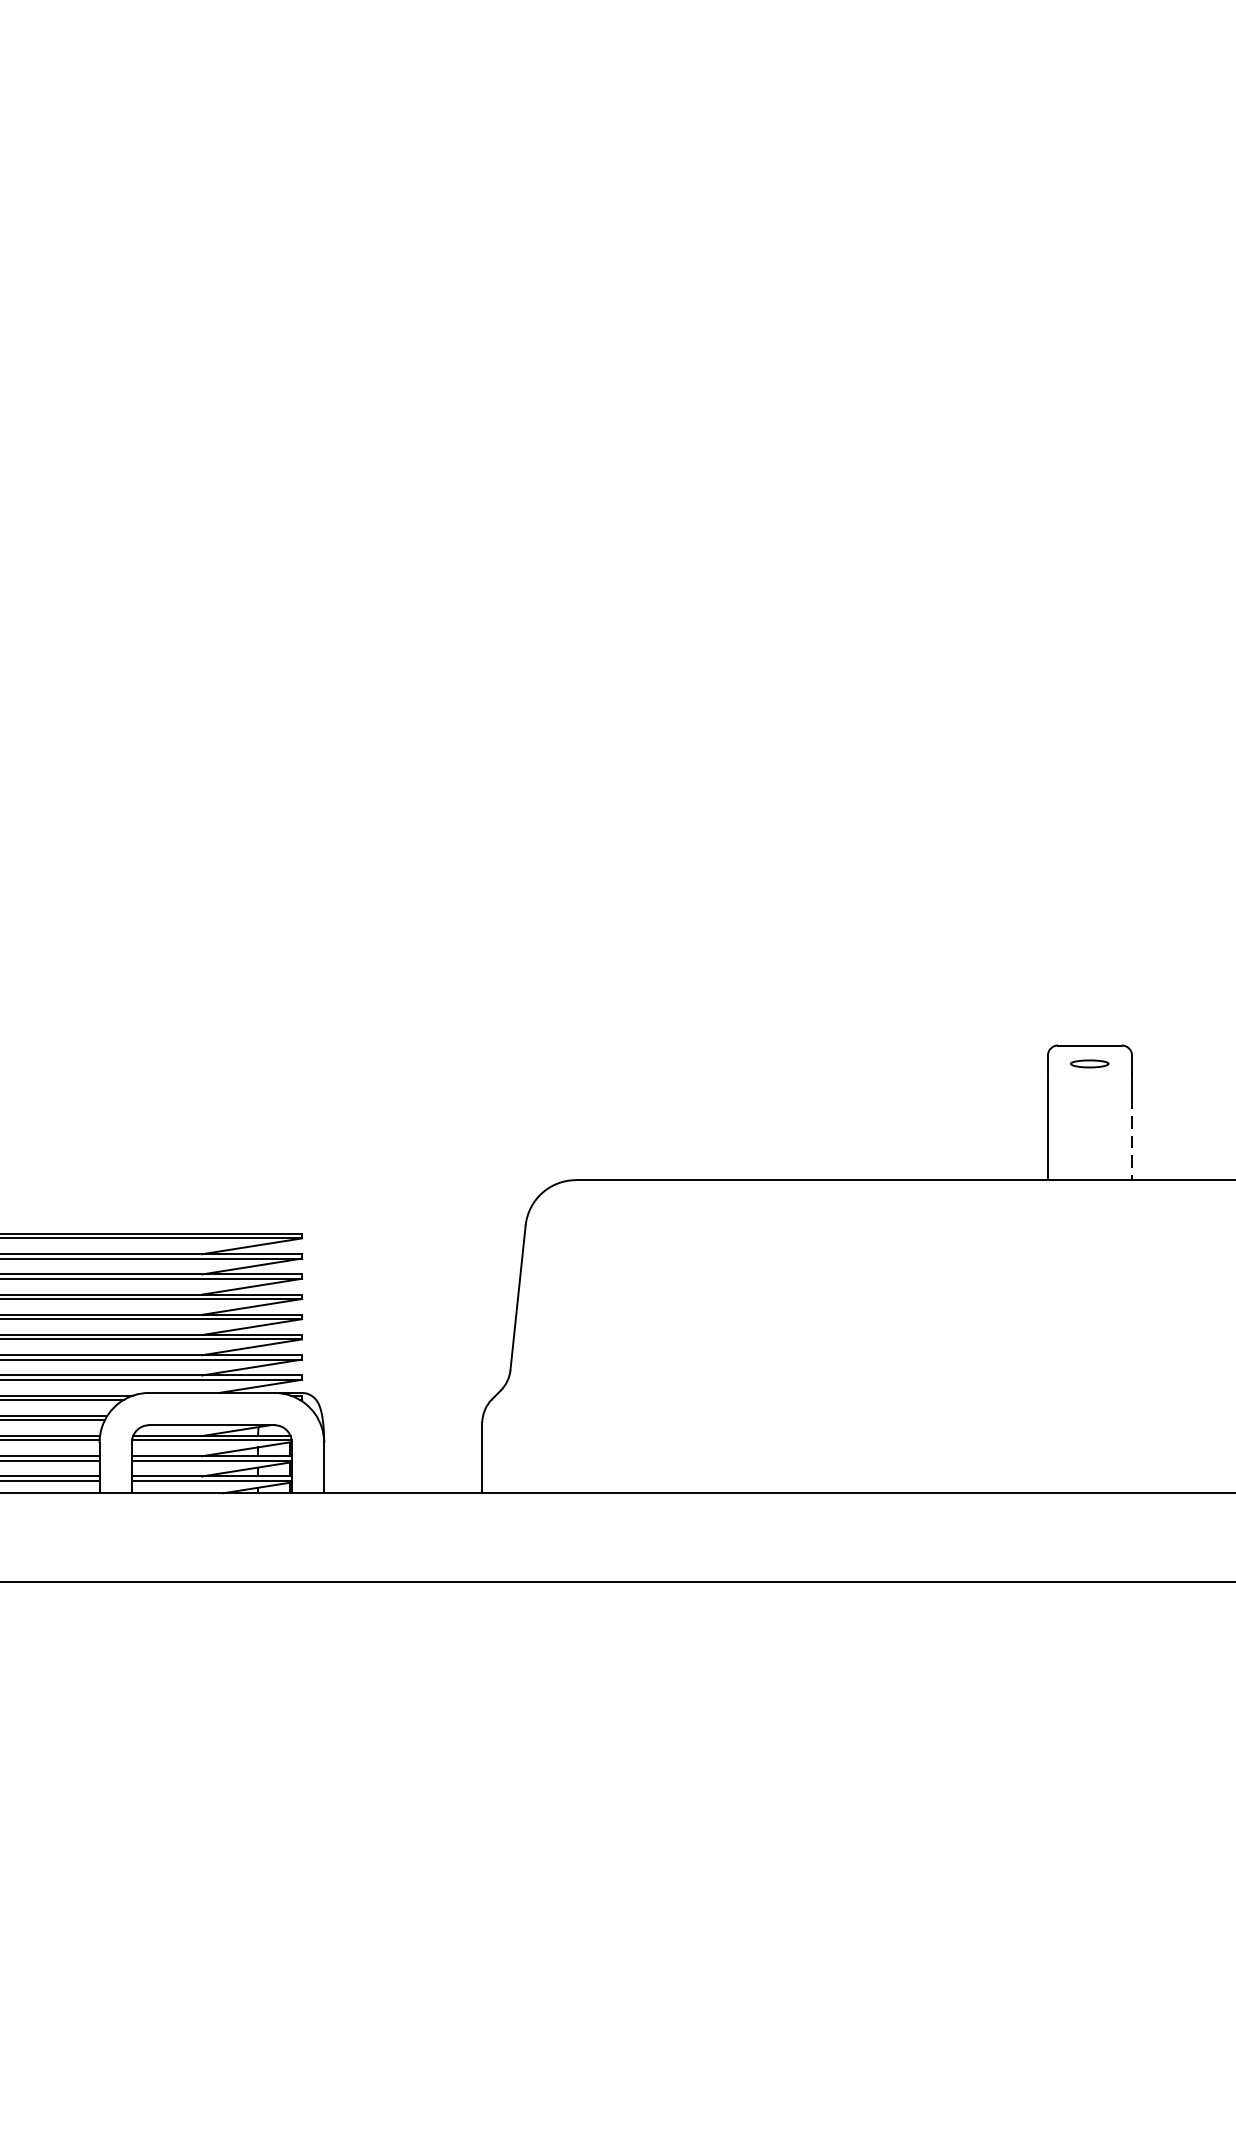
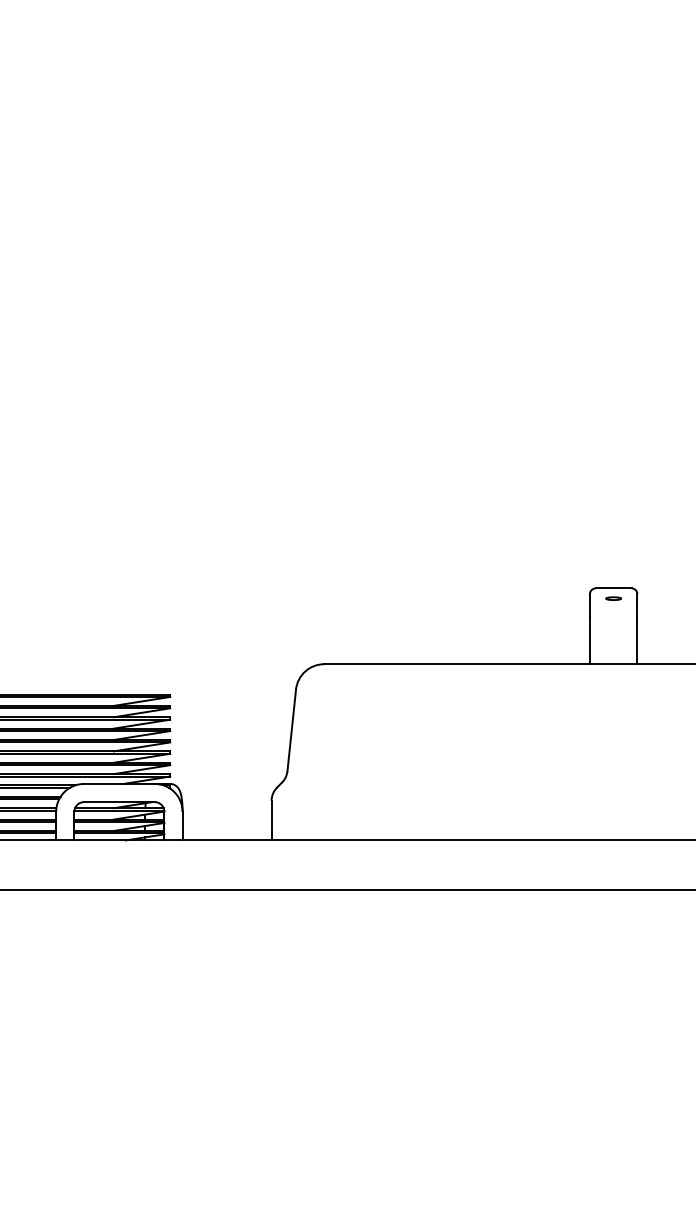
part: (1089, 1063) -> (613, 598), size x0.71
line: (1132, 1139) -> (637, 641), dashed -> solid

